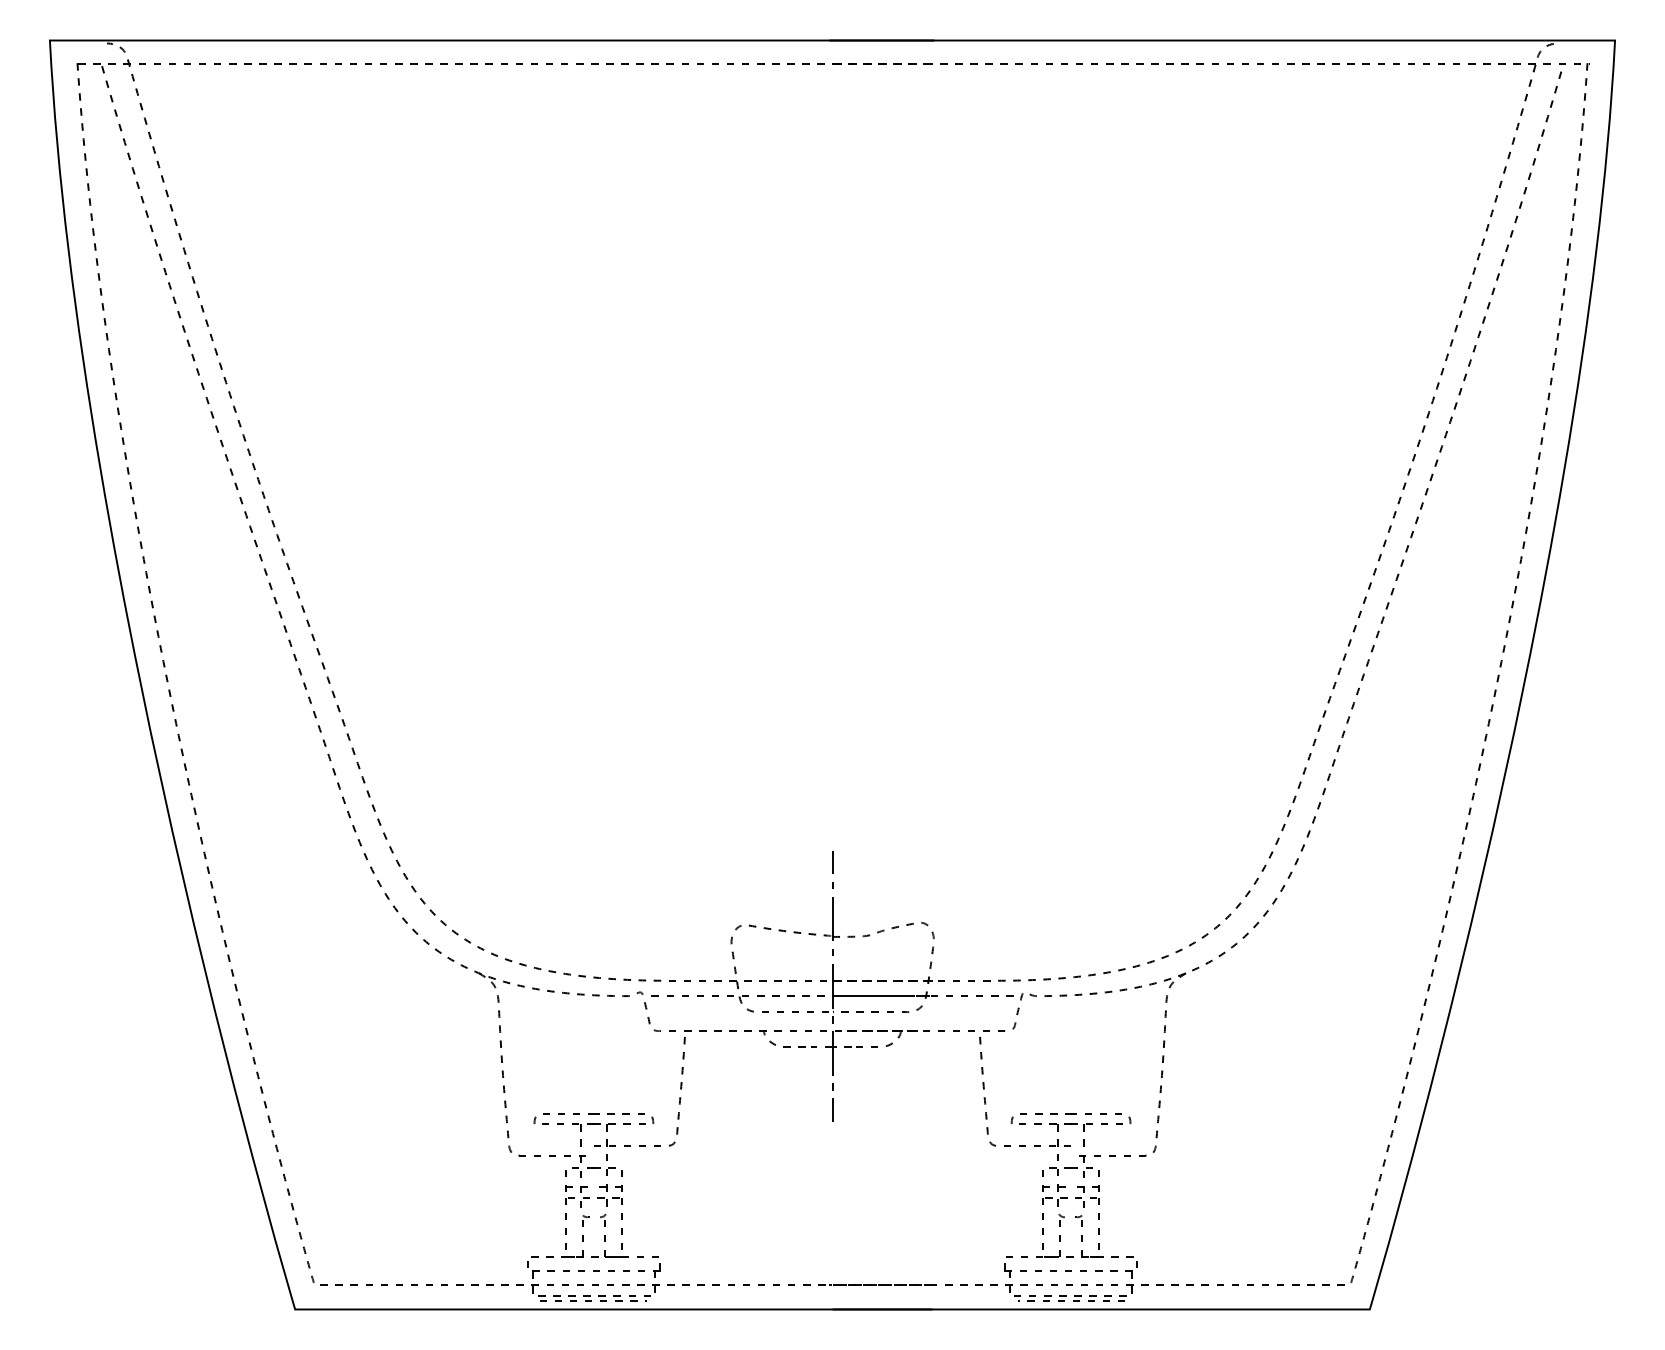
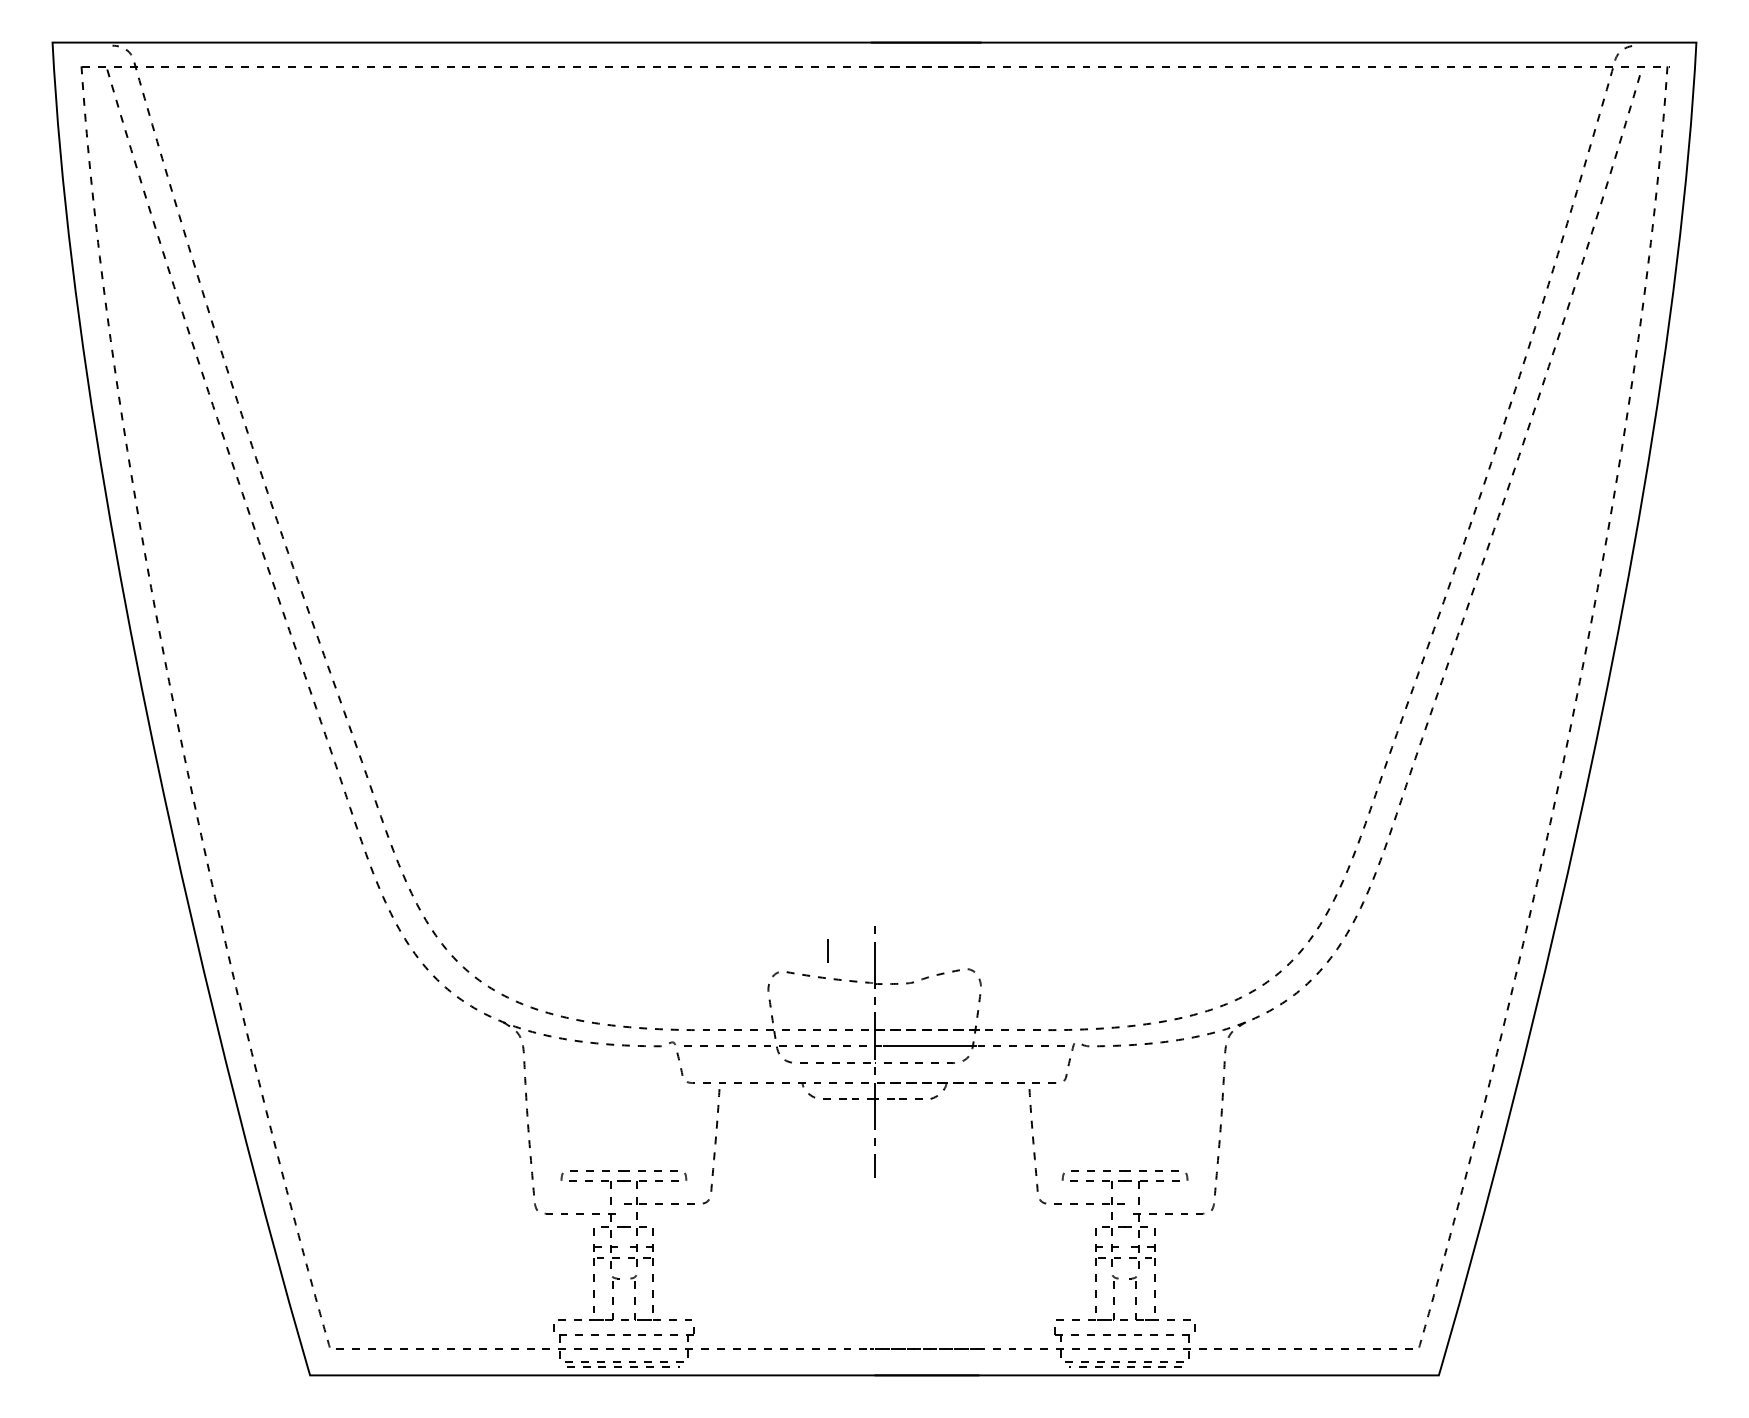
line: (832, 862) -> (828, 951), moved

